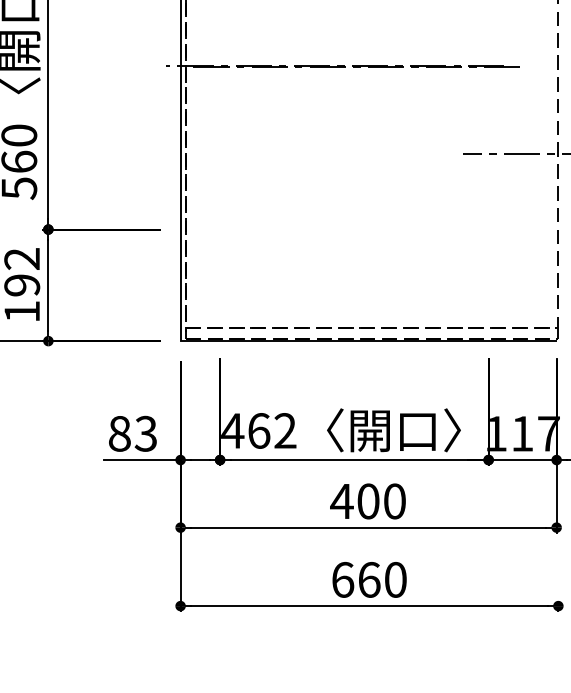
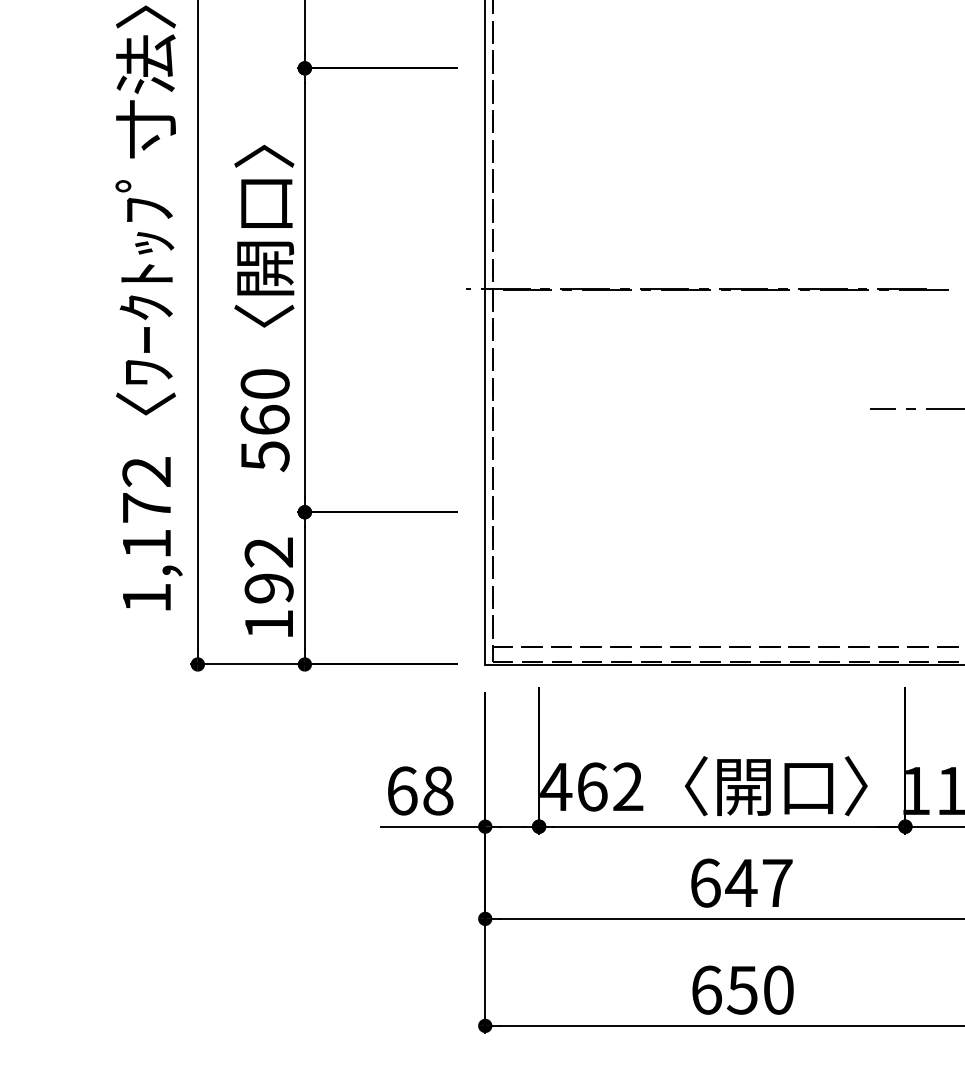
text: (133, 433) -> (420, 790), 83 -> 68
text: (367, 500) -> (740, 882), 400 -> 647
text: (369, 579) -> (742, 989), 660 -> 650

